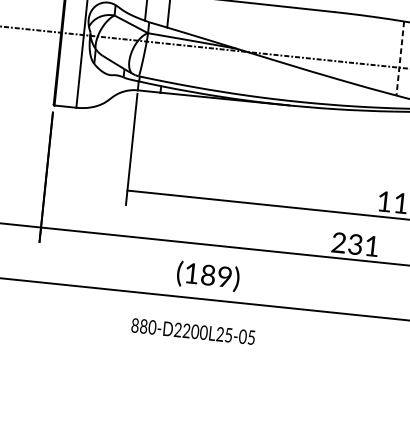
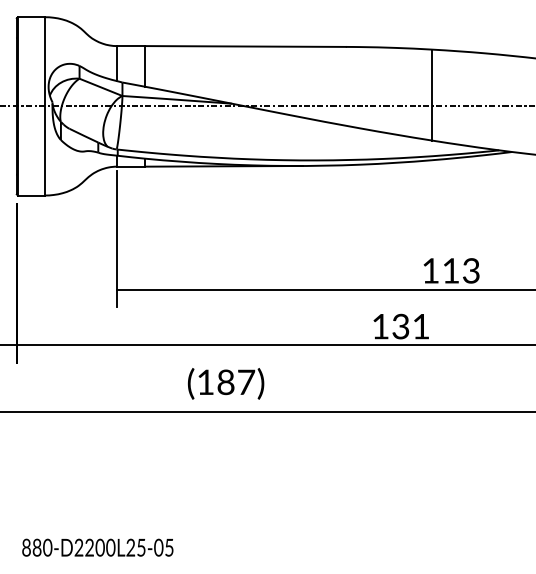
line: (399, 58) -> (431, 95), dashed -> solid
text: (338, 242) -> (380, 326), 231 -> 131
text: (225, 276) -> (246, 381), (189) -> (187)
text: (193, 331) -> (97, 547), moved

